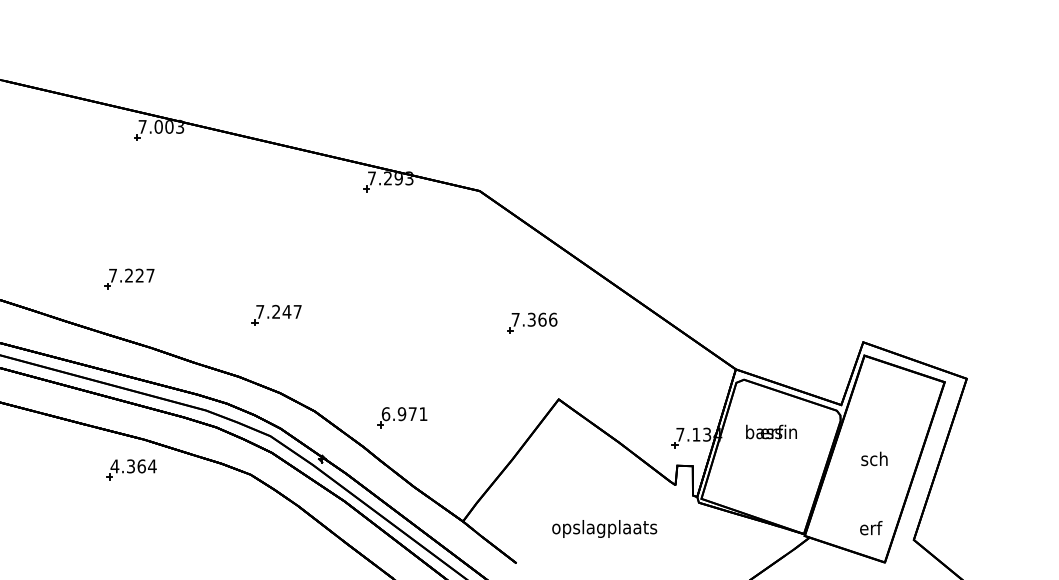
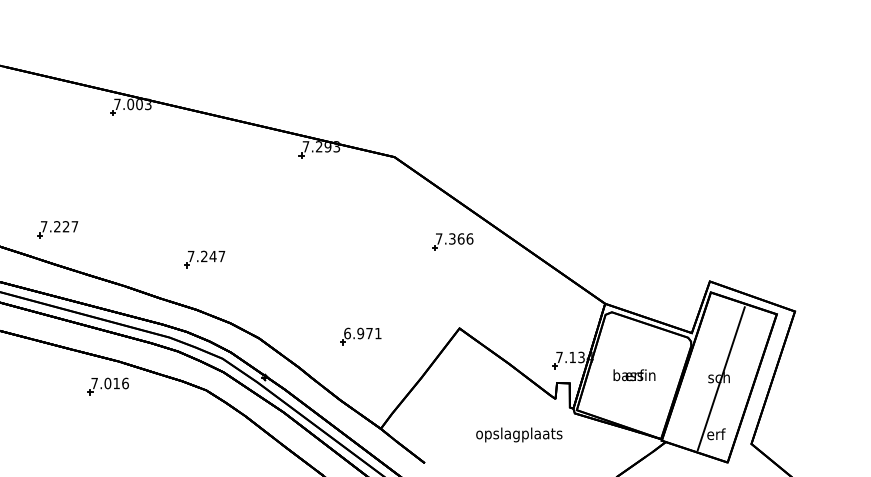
part: (129, 279) -> (57, 229), moved
part: (276, 315) -> (204, 259), moved
part: (531, 322) -> (452, 241), moved
part: (401, 417) -> (360, 336), moved
text: (771, 432) -> (634, 375), moved
line: (876, 460) -> (720, 378), added
text: (132, 466) -> (109, 383), 4.364 -> 7.016
text: (604, 528) -> (519, 434), moved

